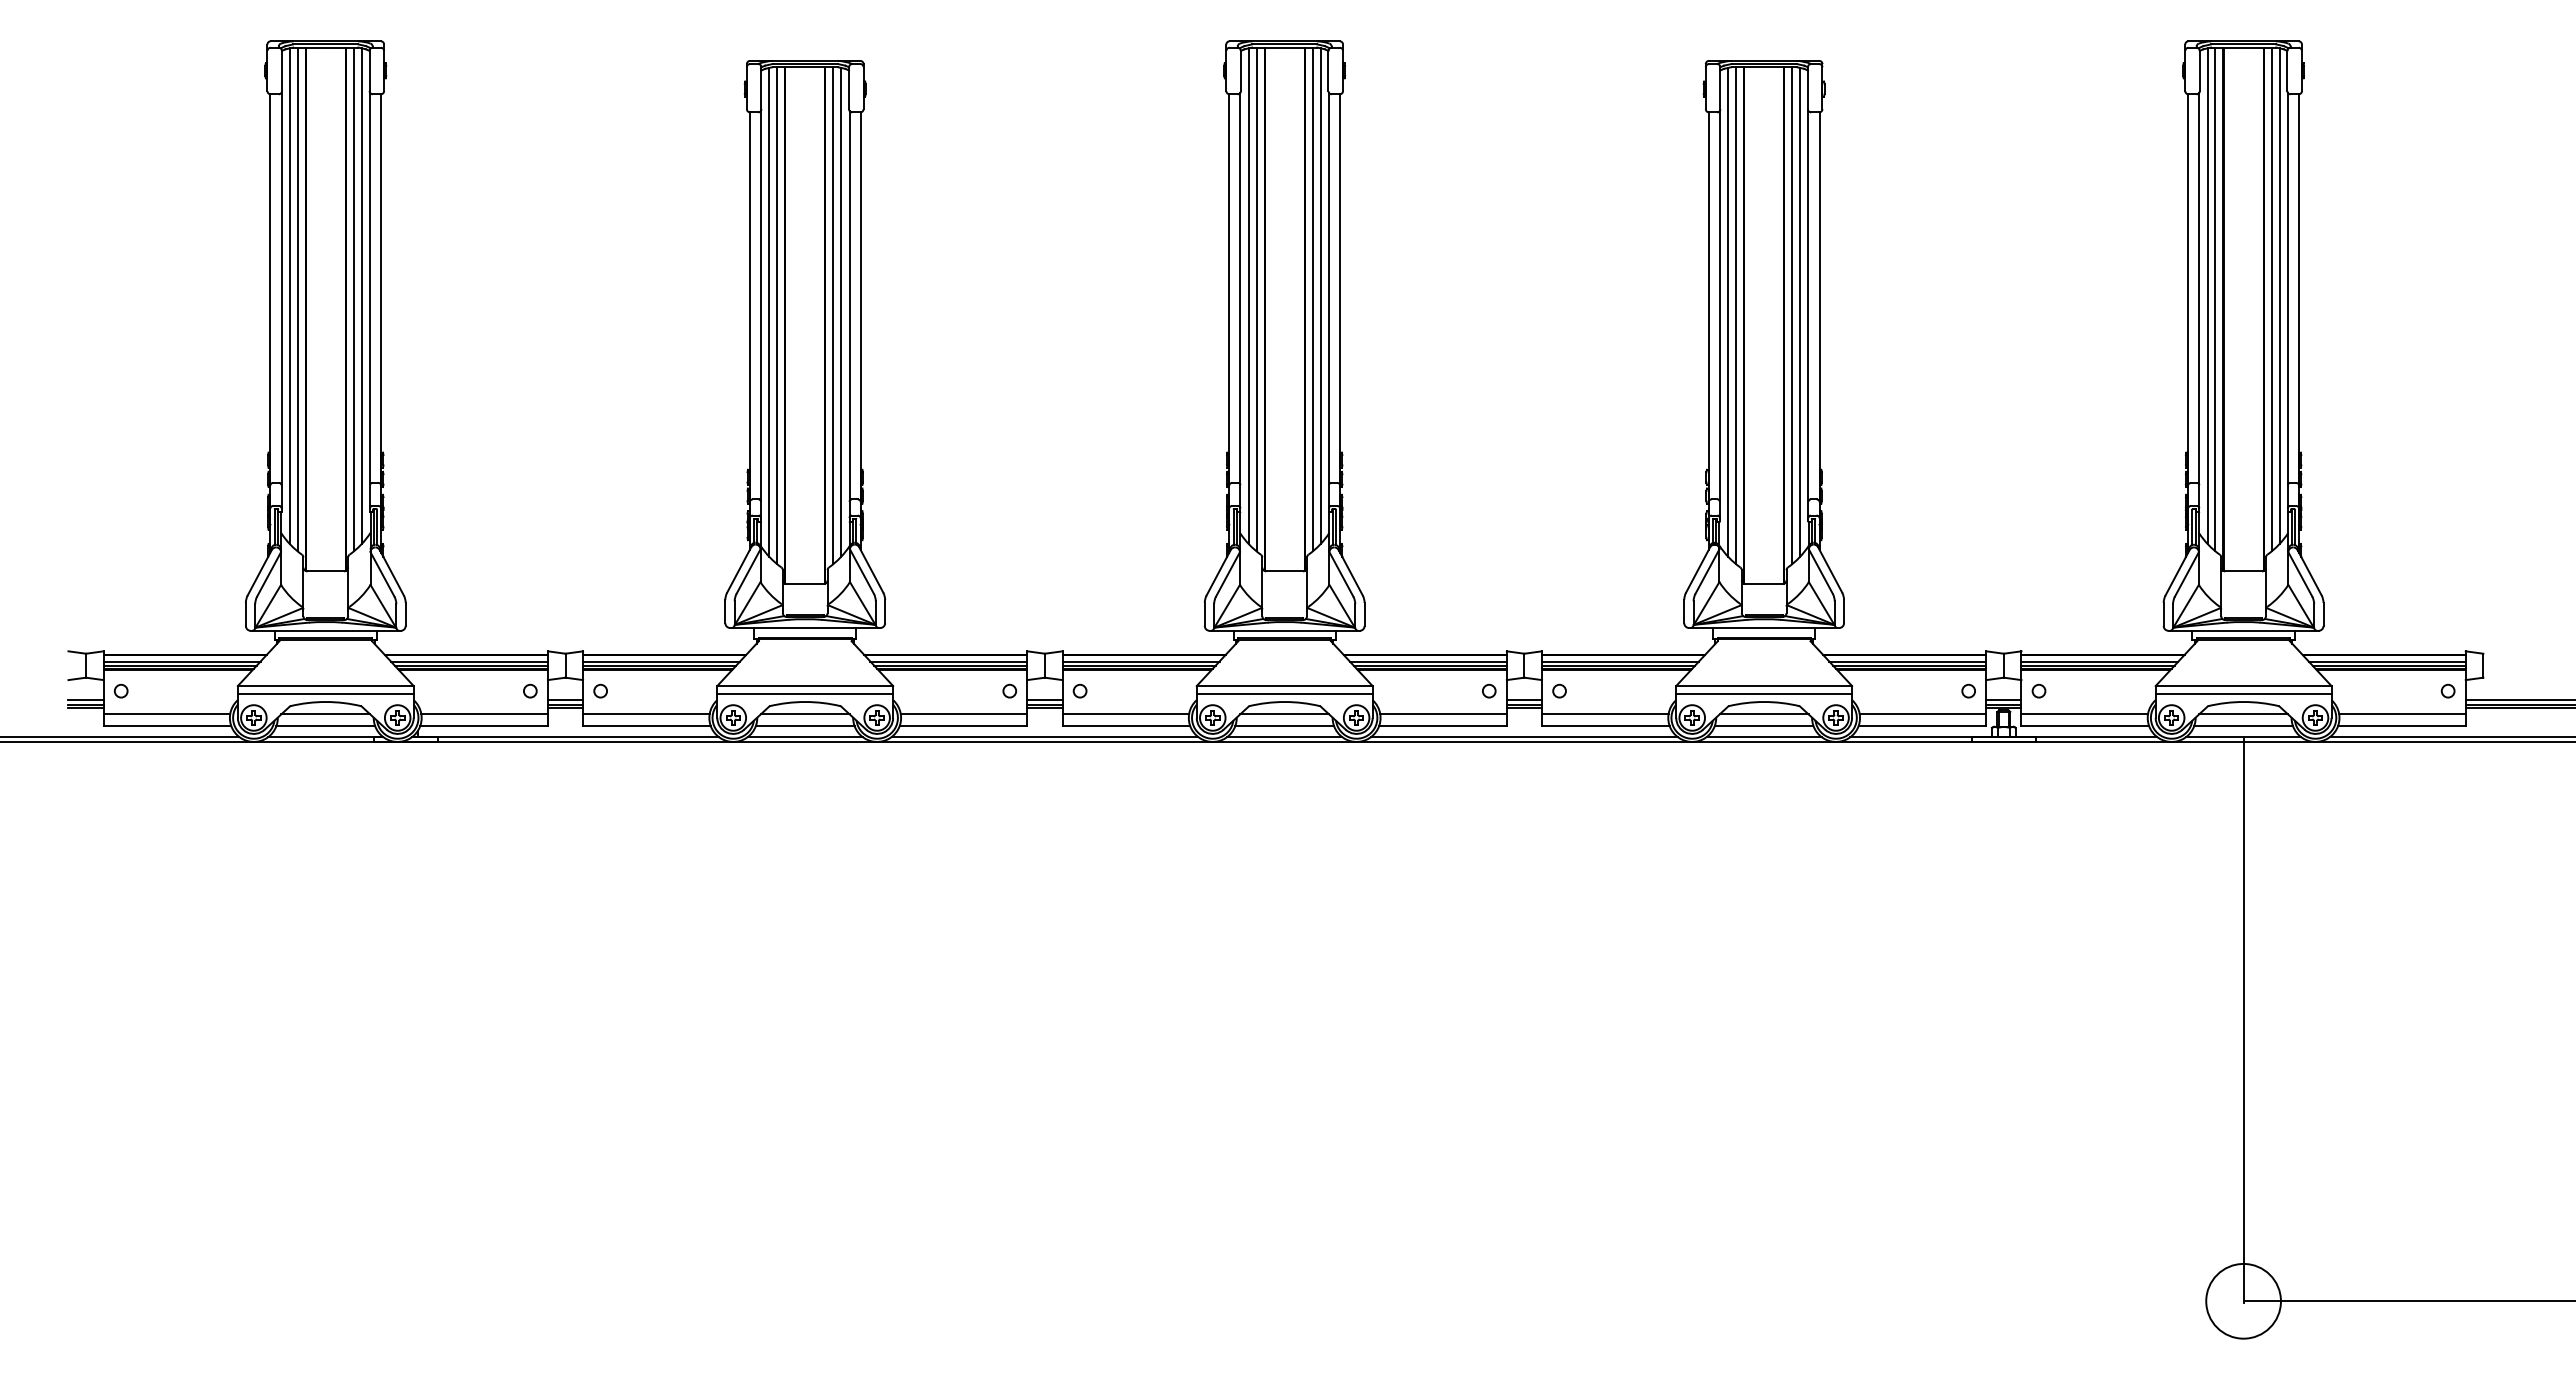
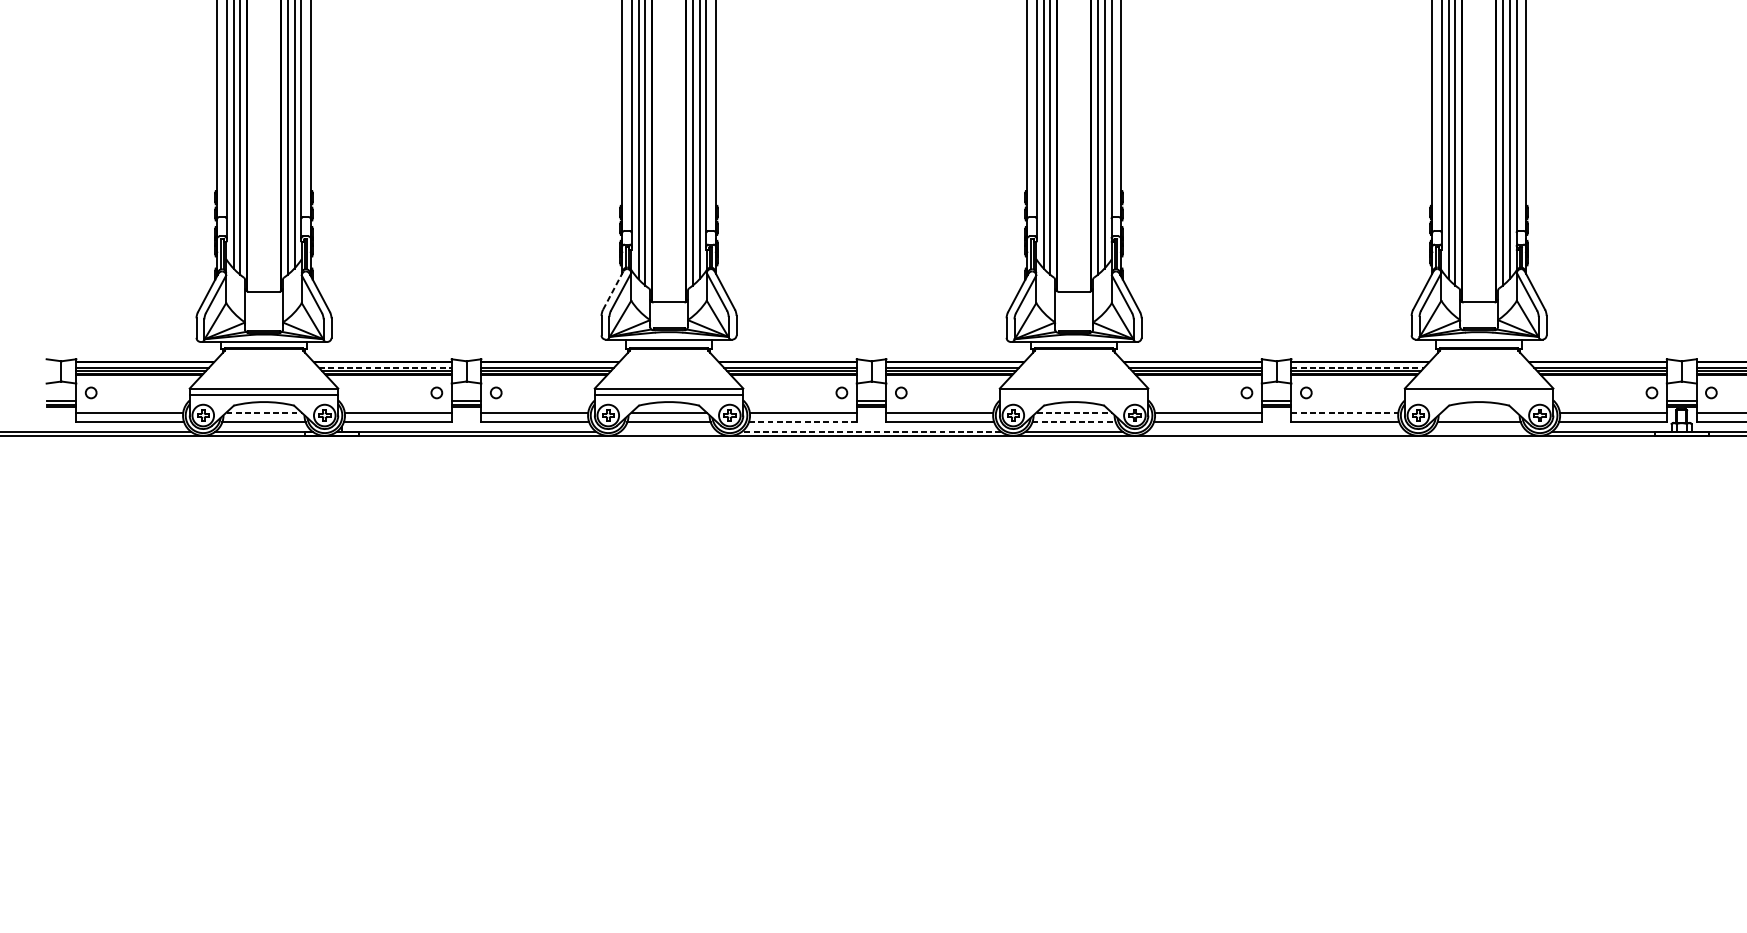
line: (739, 569) -> (613, 290), solid -> dashed
line: (469, 661) -> (385, 367), solid -> dashed
line: (1620, 661) -> (1357, 367), solid -> dashed
line: (1284, 694) -> (1073, 395), removed
line: (1764, 694) -> (1479, 395), removed
line: (326, 714) -> (264, 412), solid -> dashed
line: (1285, 714) -> (1074, 412), solid -> dashed
line: (1605, 714) -> (1345, 412), solid -> dashed
line: (1763, 714) -> (1478, 412), removed
line: (963, 725) -> (802, 421), solid -> dashed
line: (1285, 725) -> (1074, 421), solid -> dashed
line: (804, 737) -> (668, 432), removed
line: (1044, 737) -> (871, 432), solid -> dashed
line: (1524, 737) -> (1276, 432), removed
line: (1763, 737) -> (1478, 432), removed

